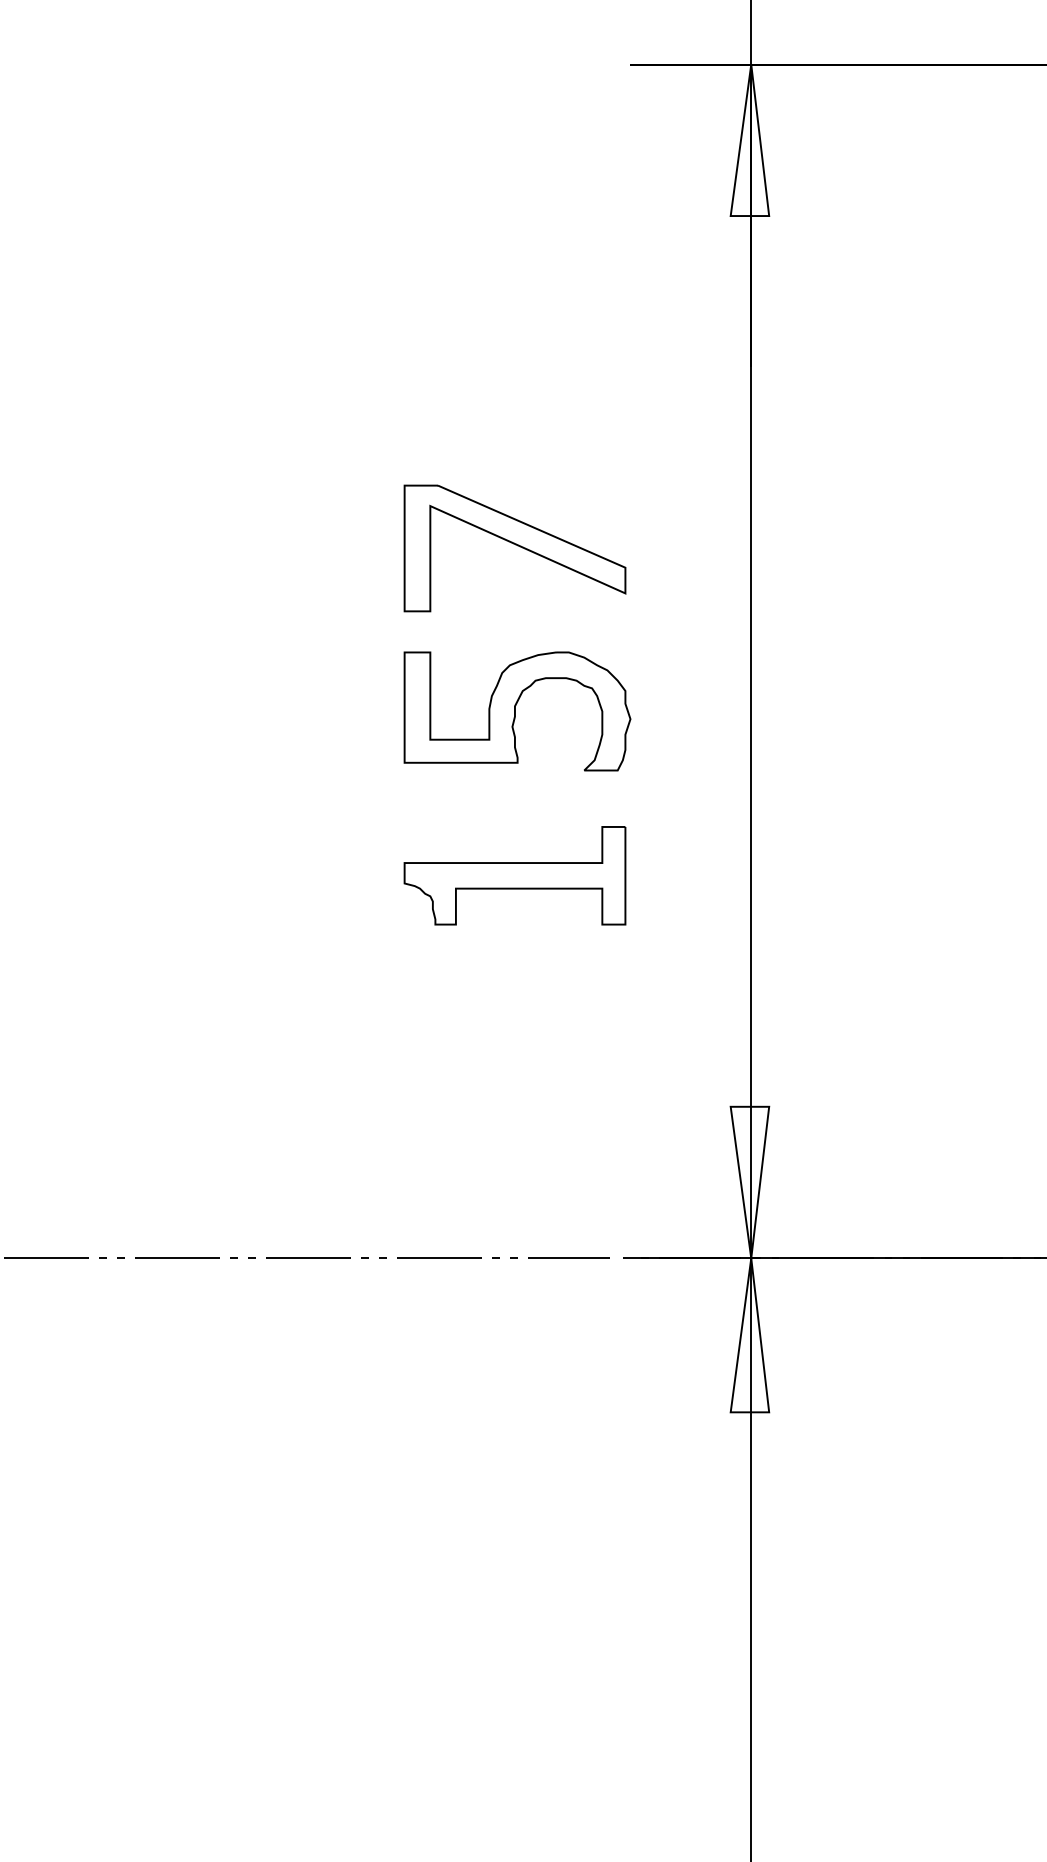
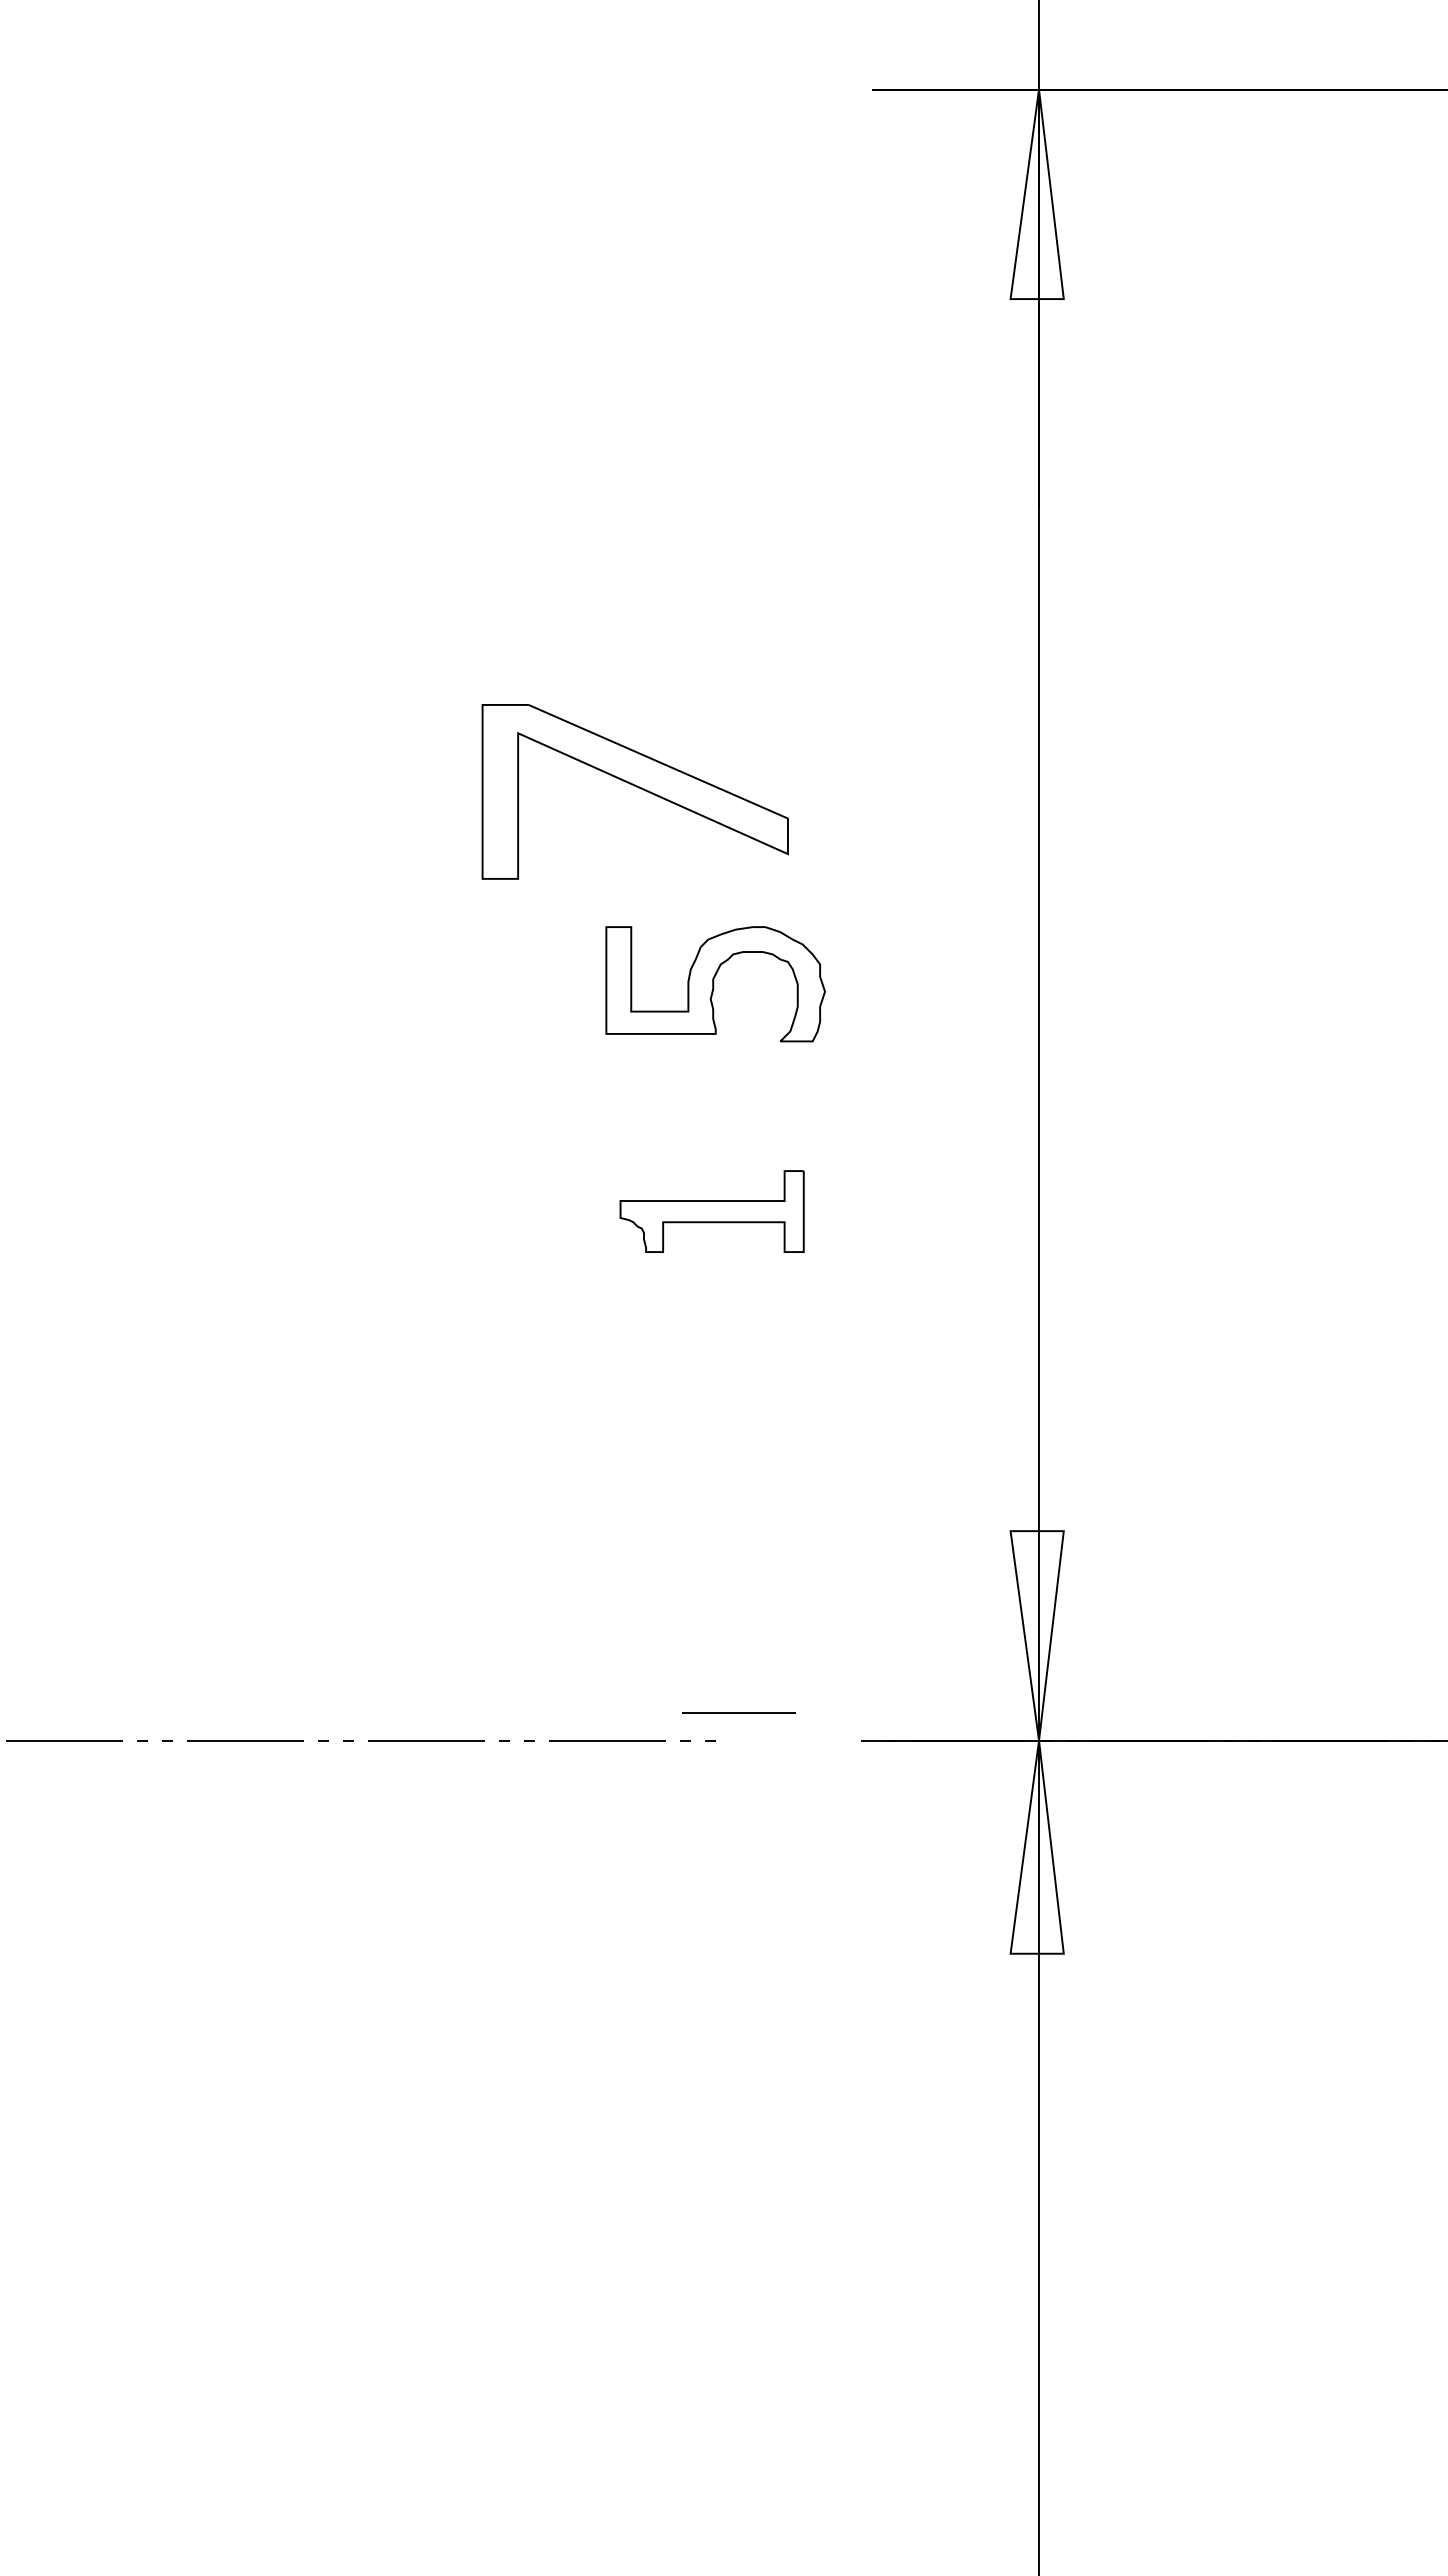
part: (514, 548) -> (634, 791), moved
part: (517, 710) -> (715, 983), size x0.7
part: (514, 875) -> (711, 1211), size x0.6
line: (568, 1258) -> (738, 1712), moved

